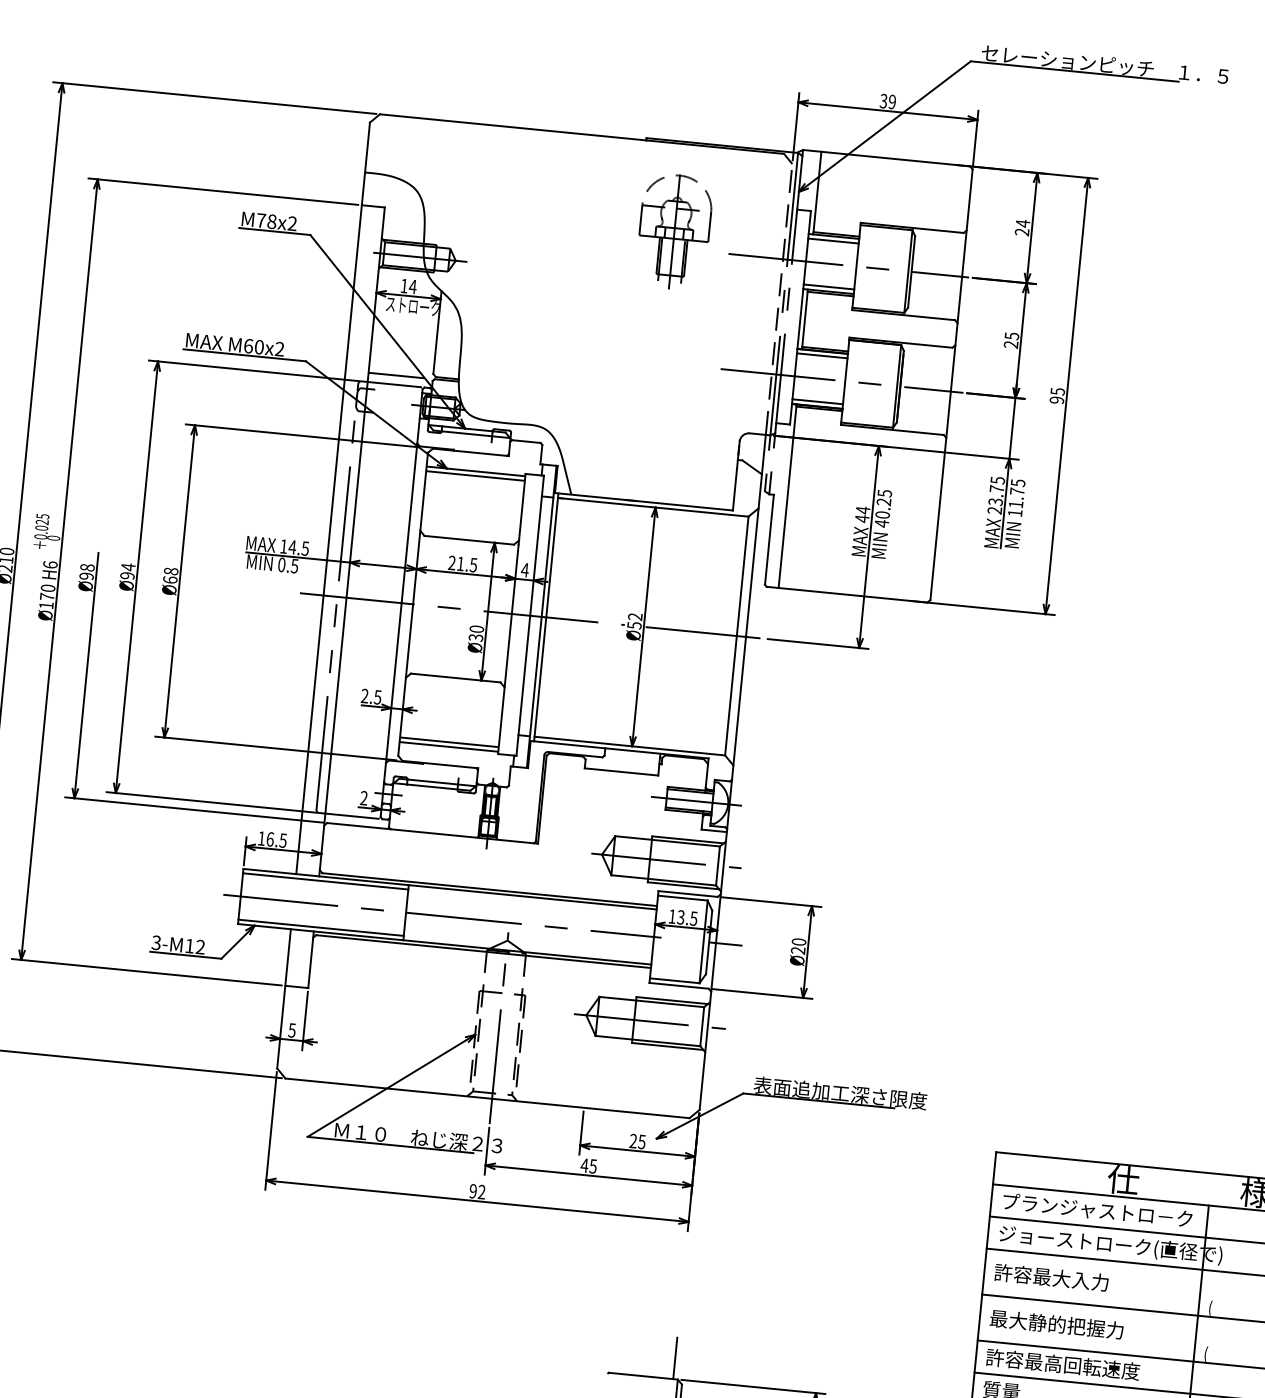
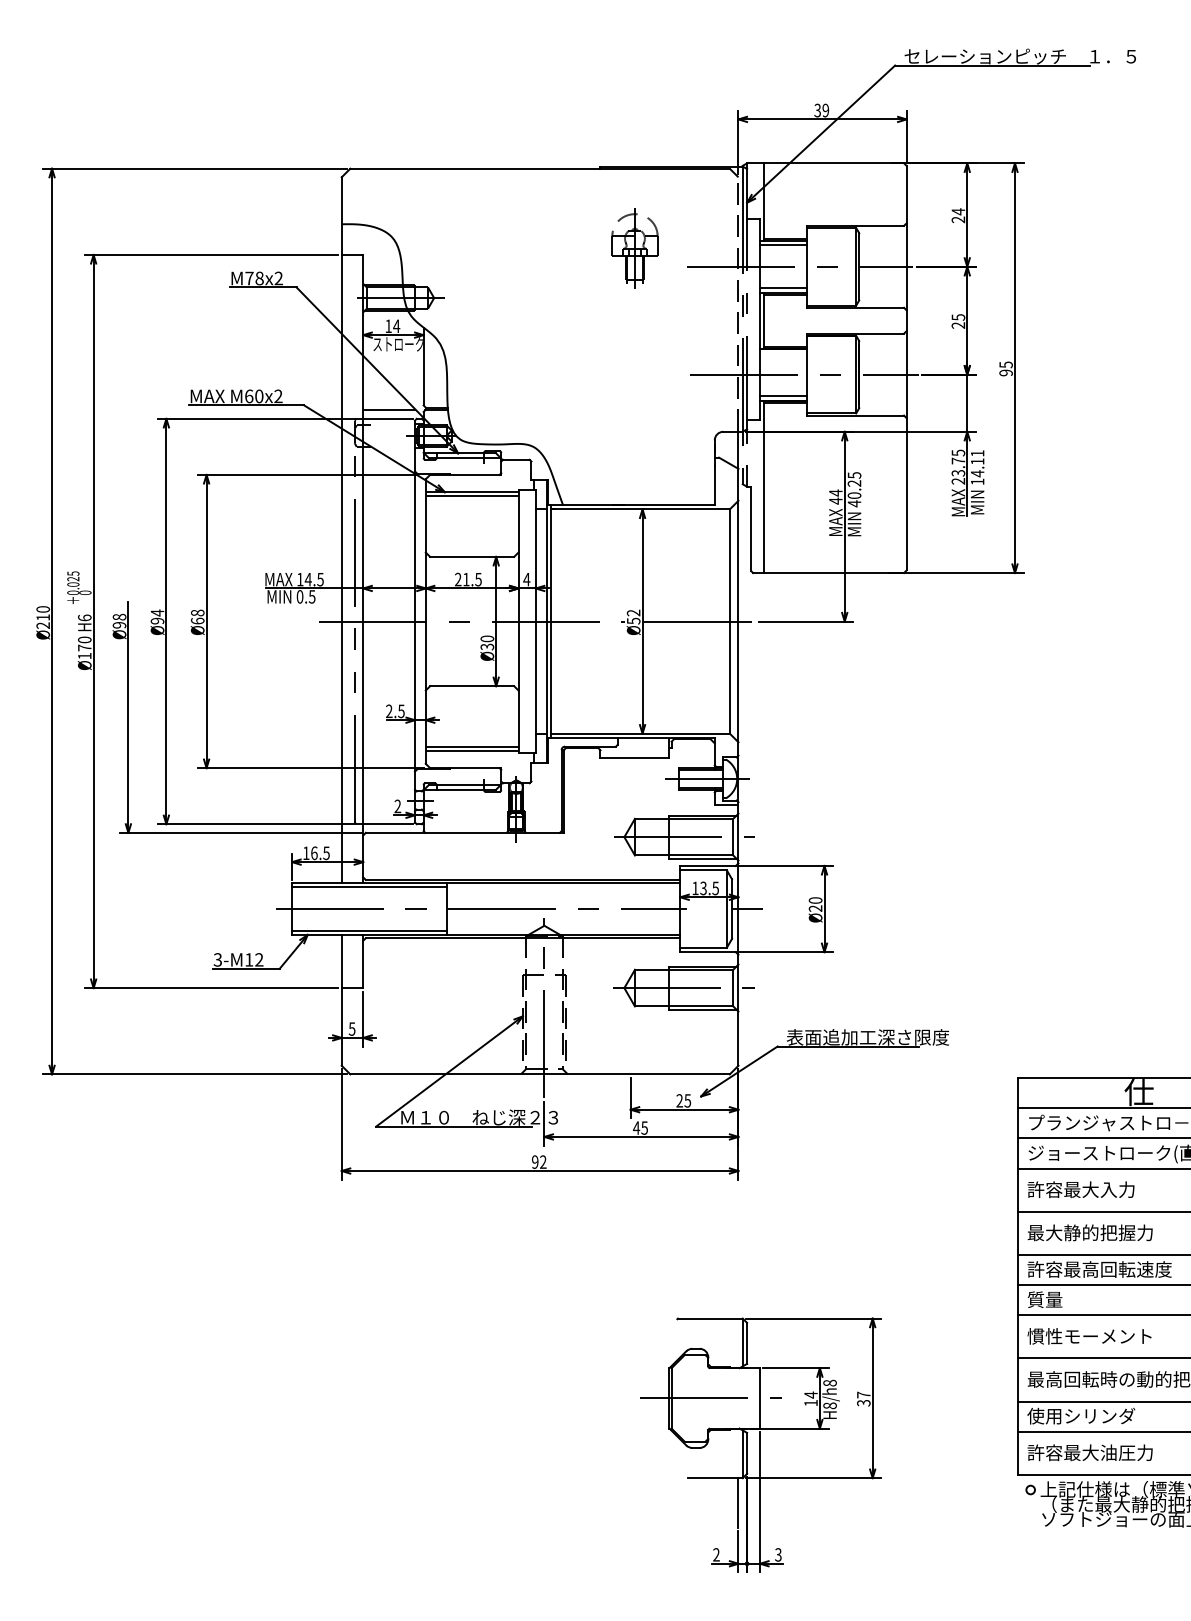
part: (674, 231) -> (634, 250), size x0.7
line: (821, 356) -> (783, 353), removed
text: (1017, 493) -> (977, 463), 11.75 -> 14.11
line: (675, 1357) -> (738, 1298), removed

